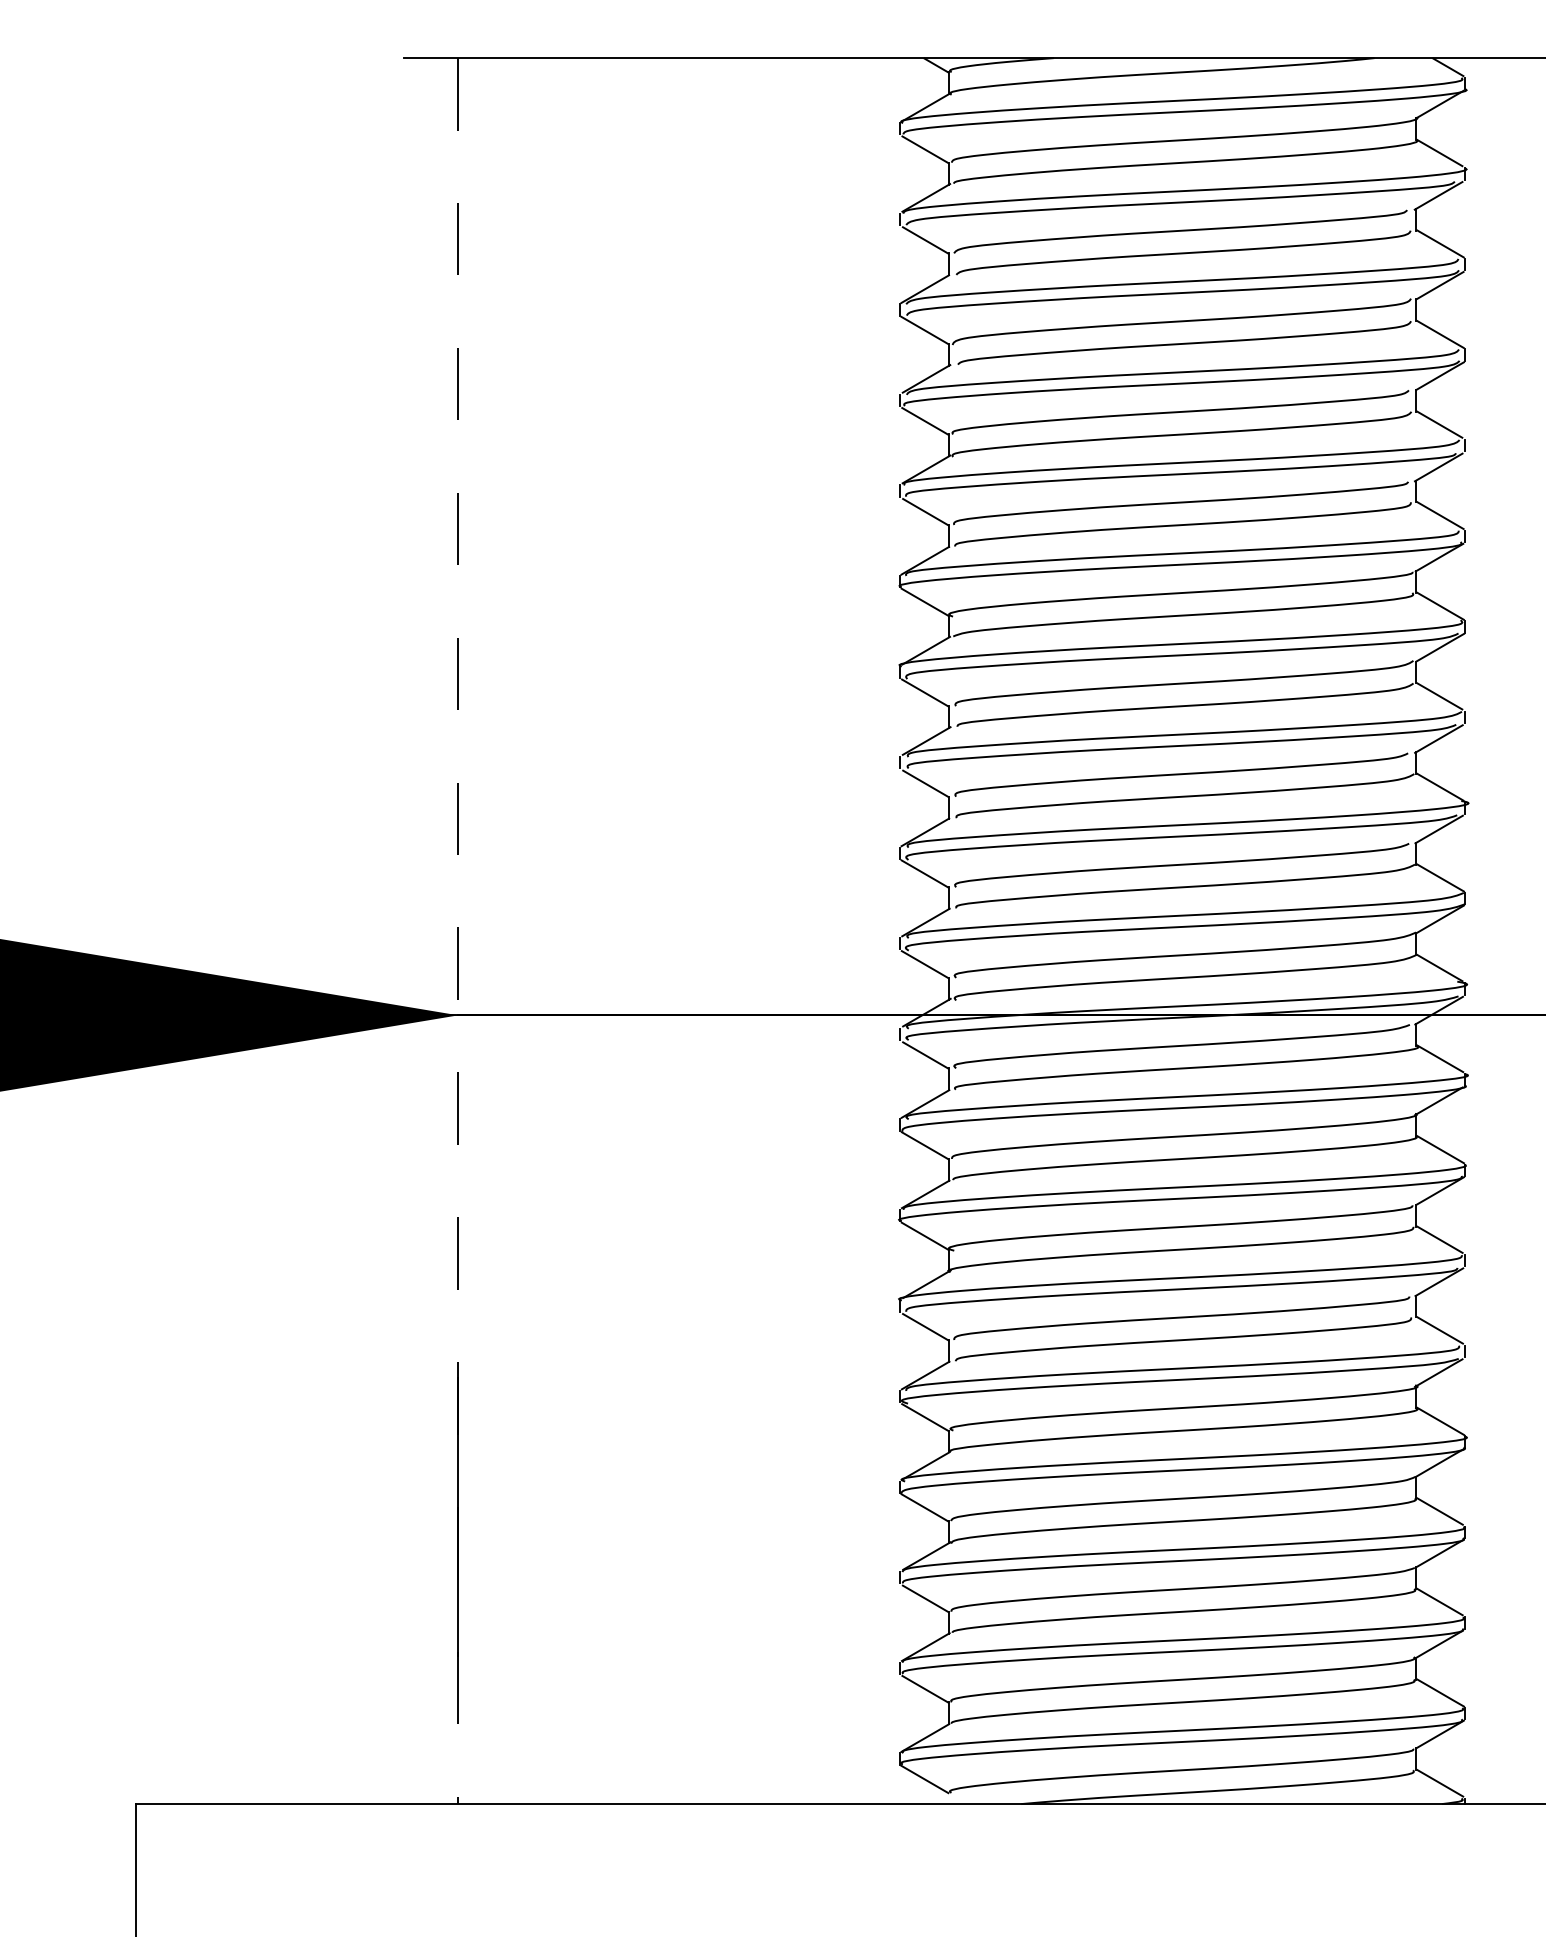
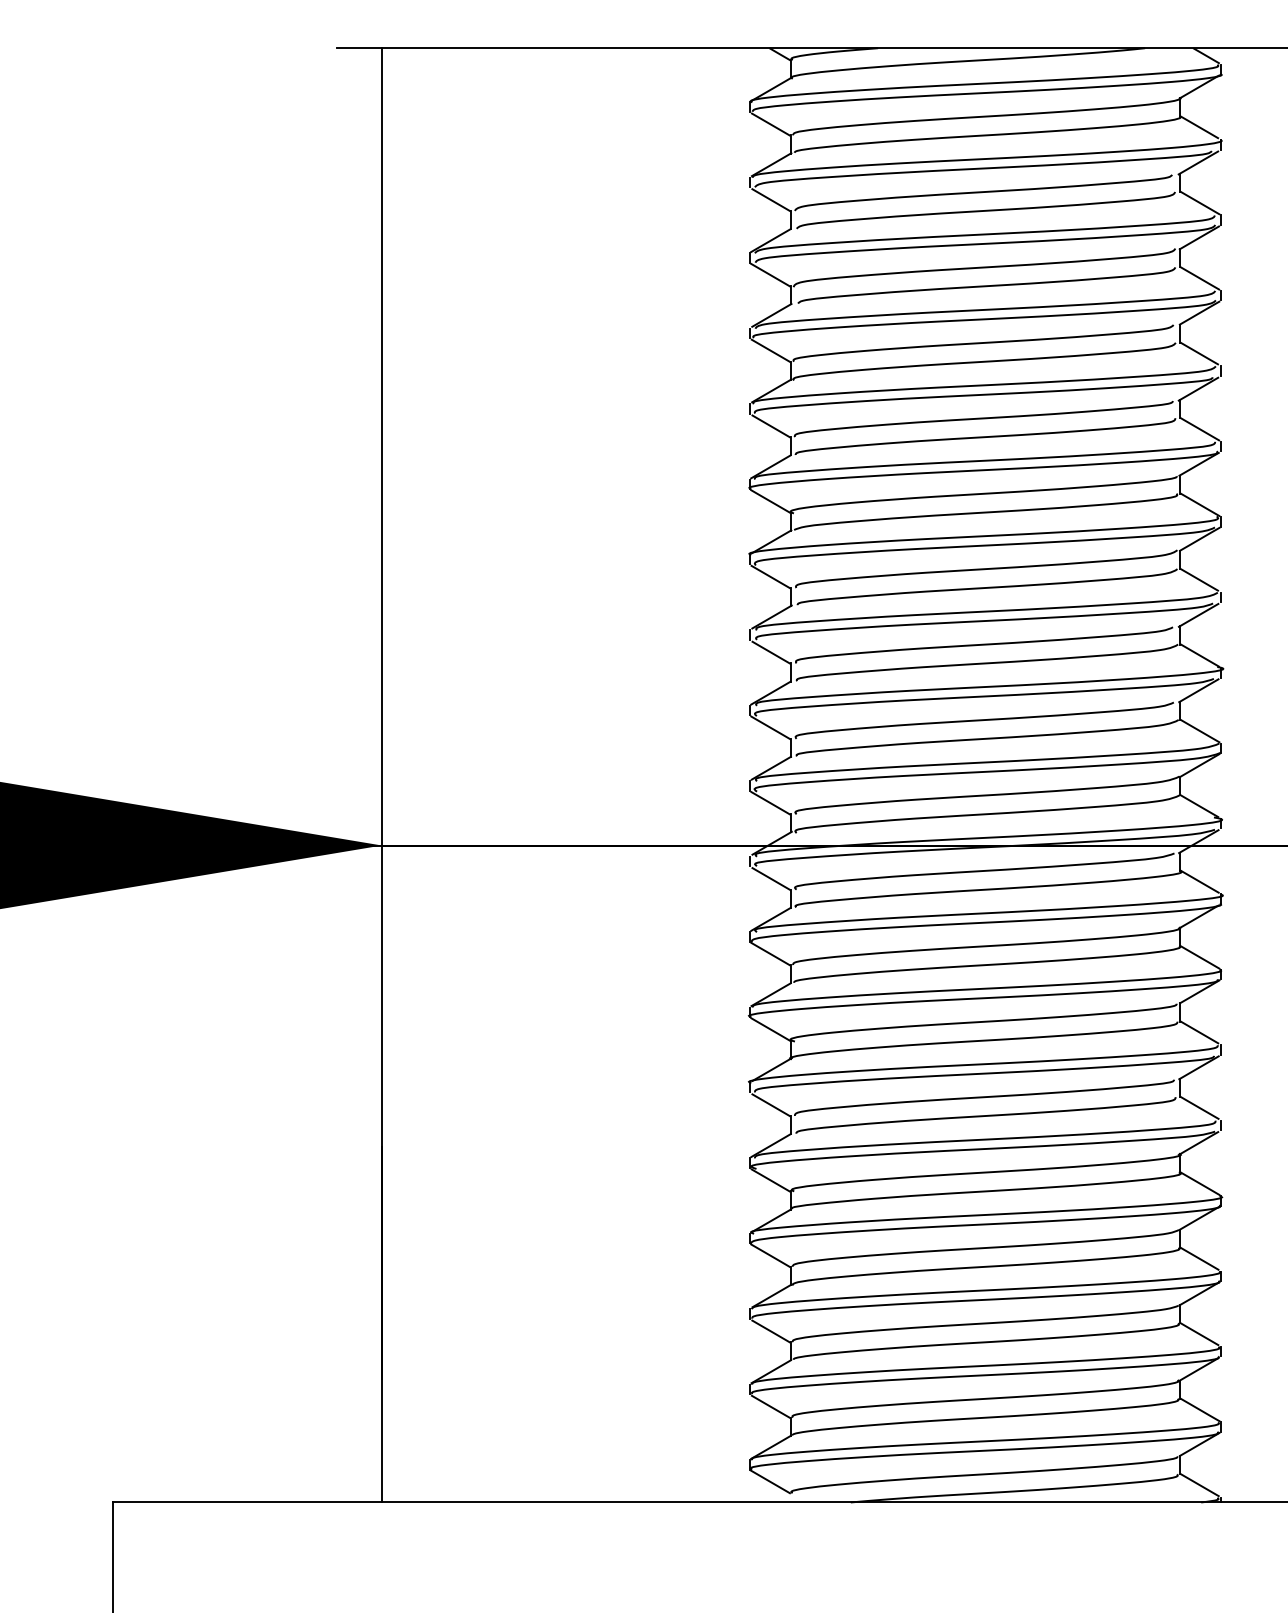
line: (458, 931) -> (382, 775), dashed -> solid

